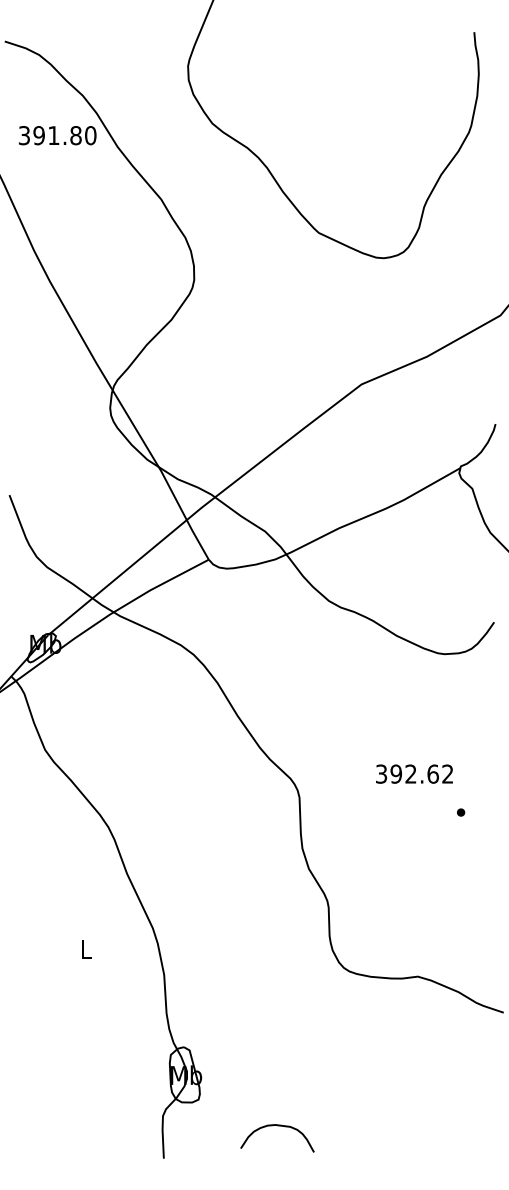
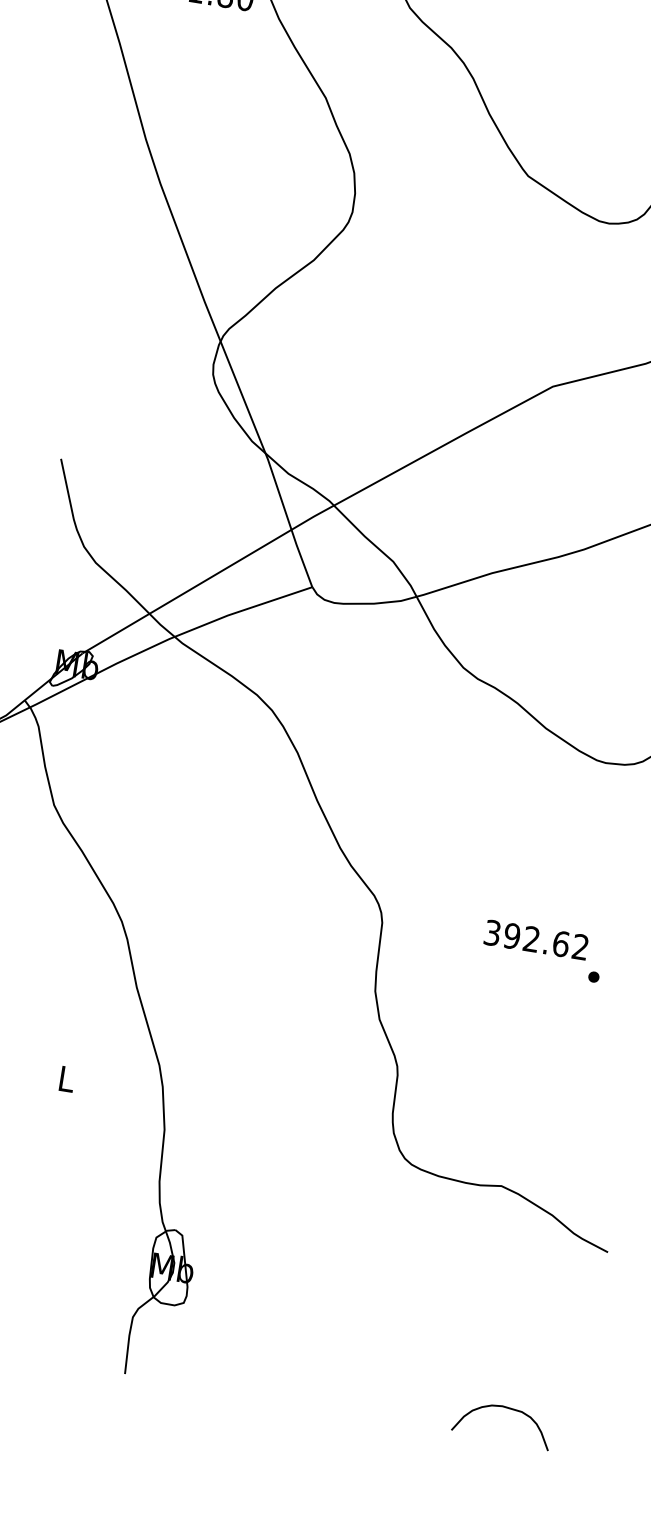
text: (414, 773) -> (536, 939), moved
curve: (277, 1126) -> (504, 1408), moved

